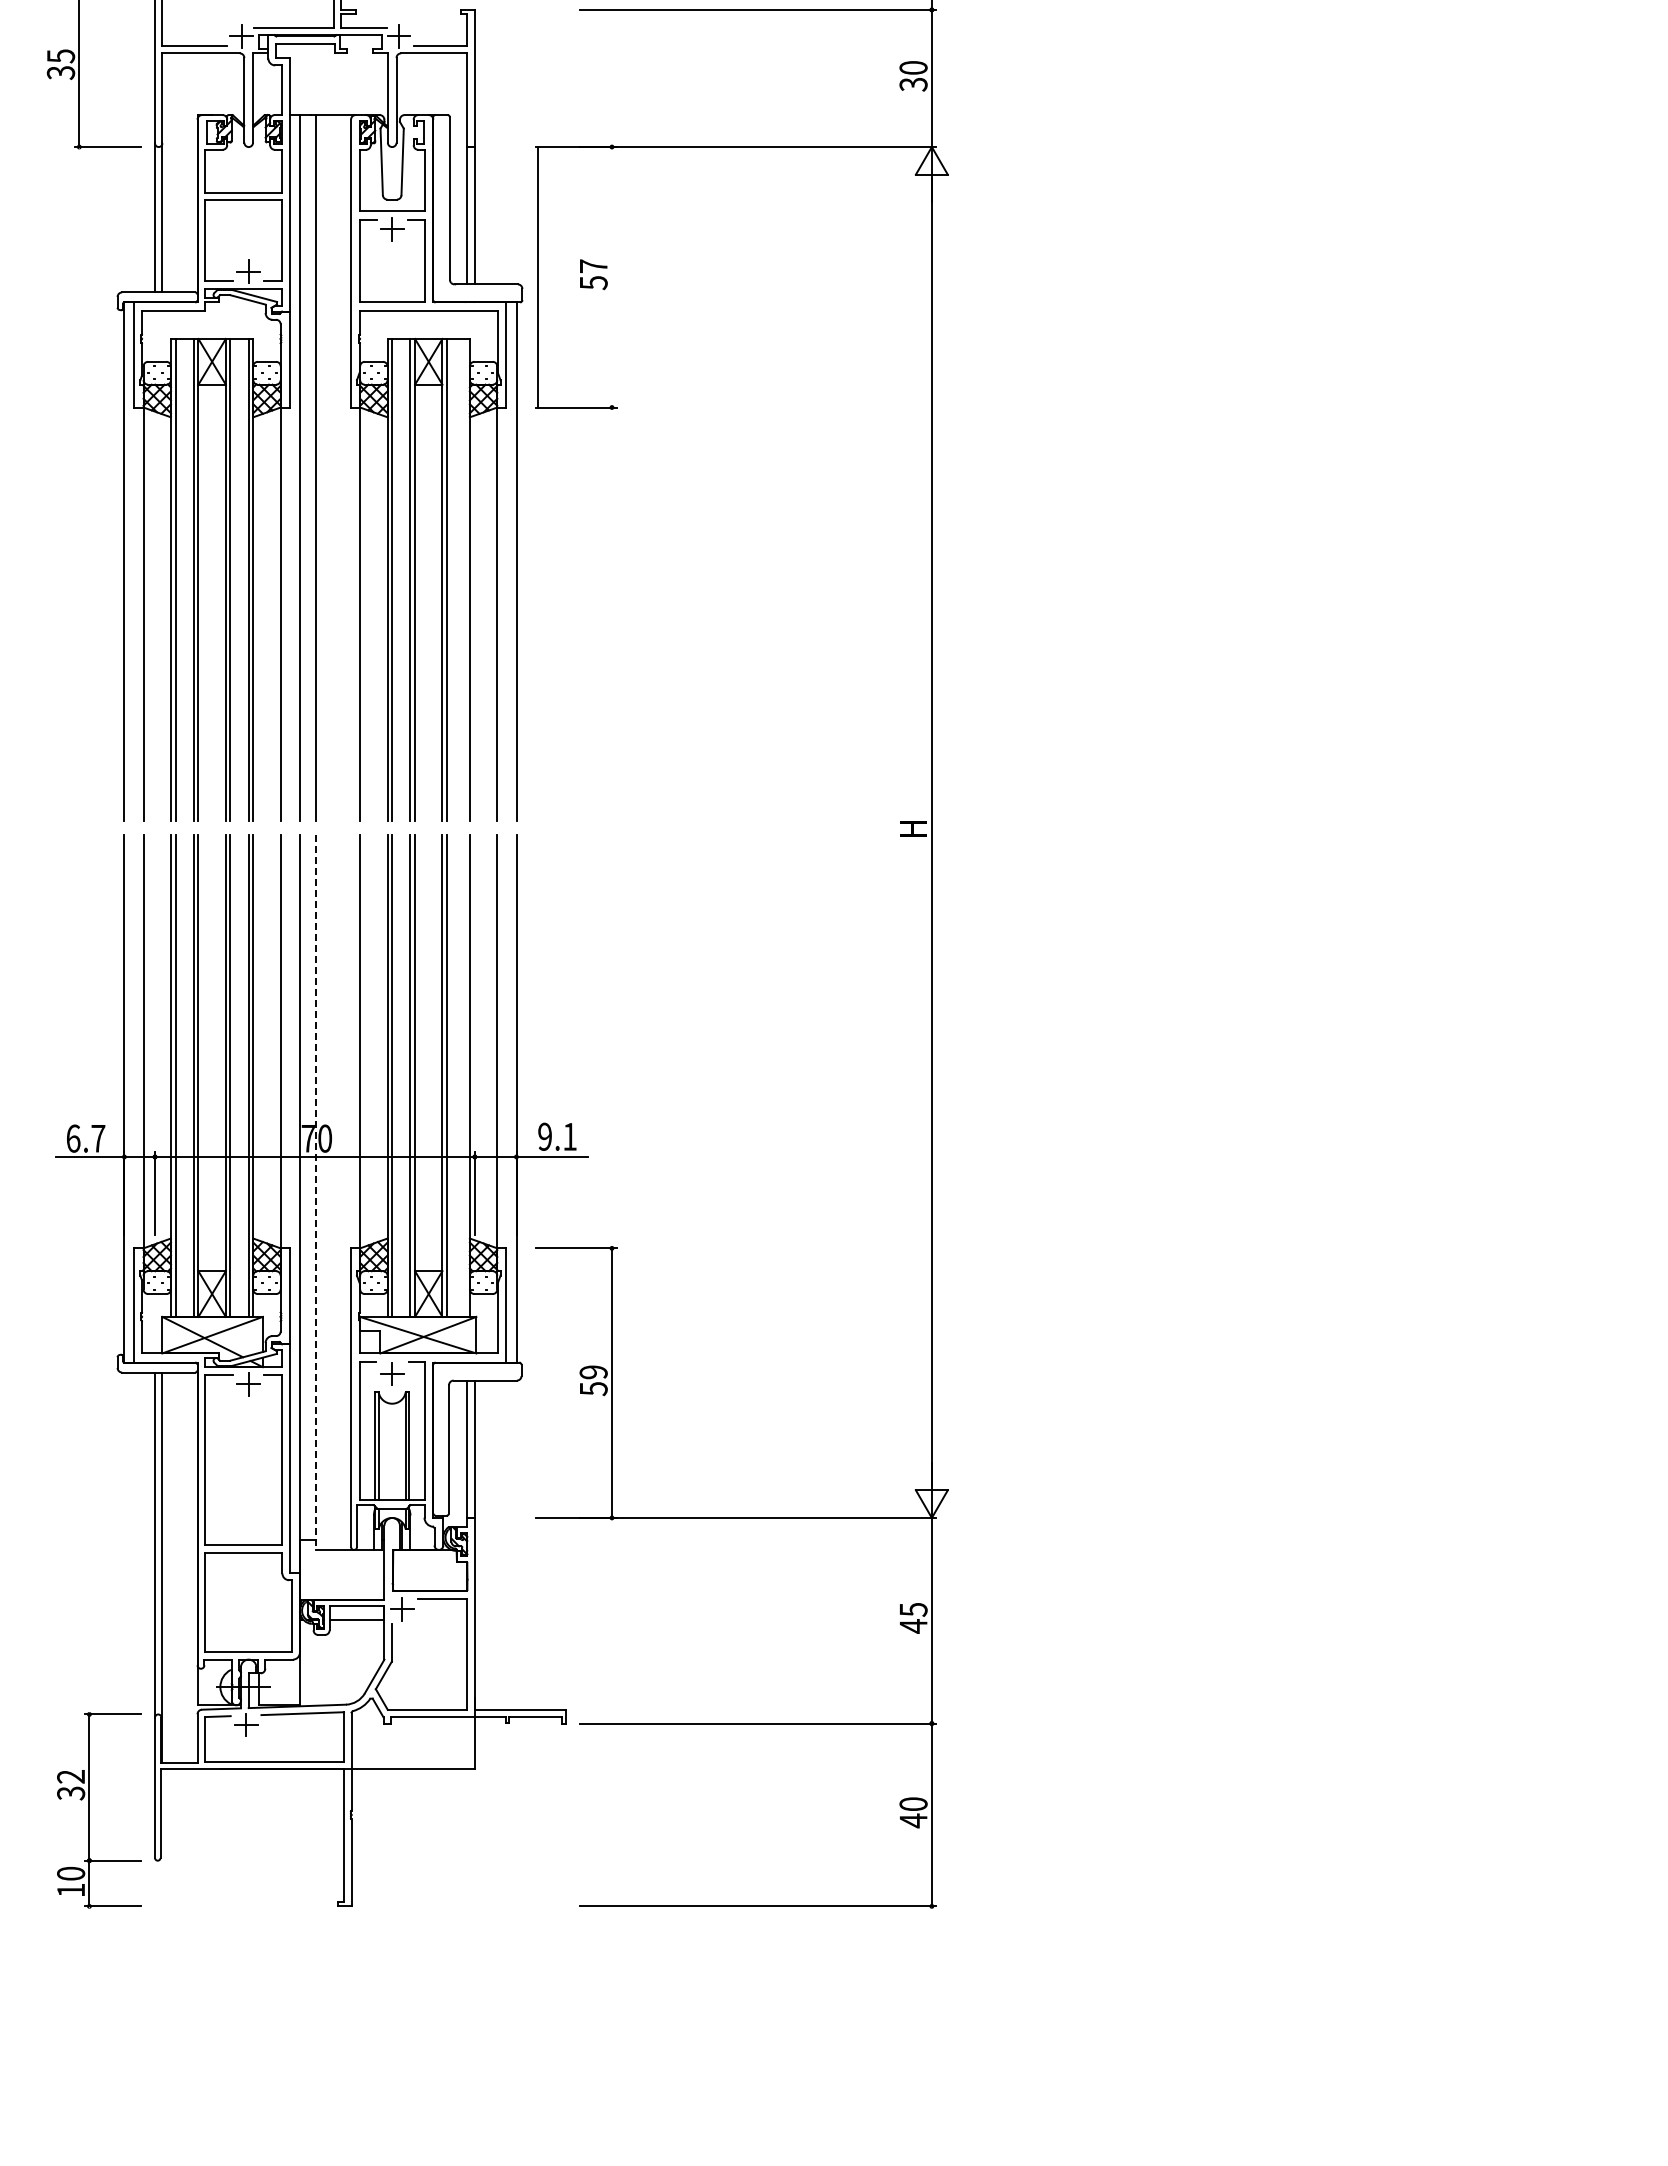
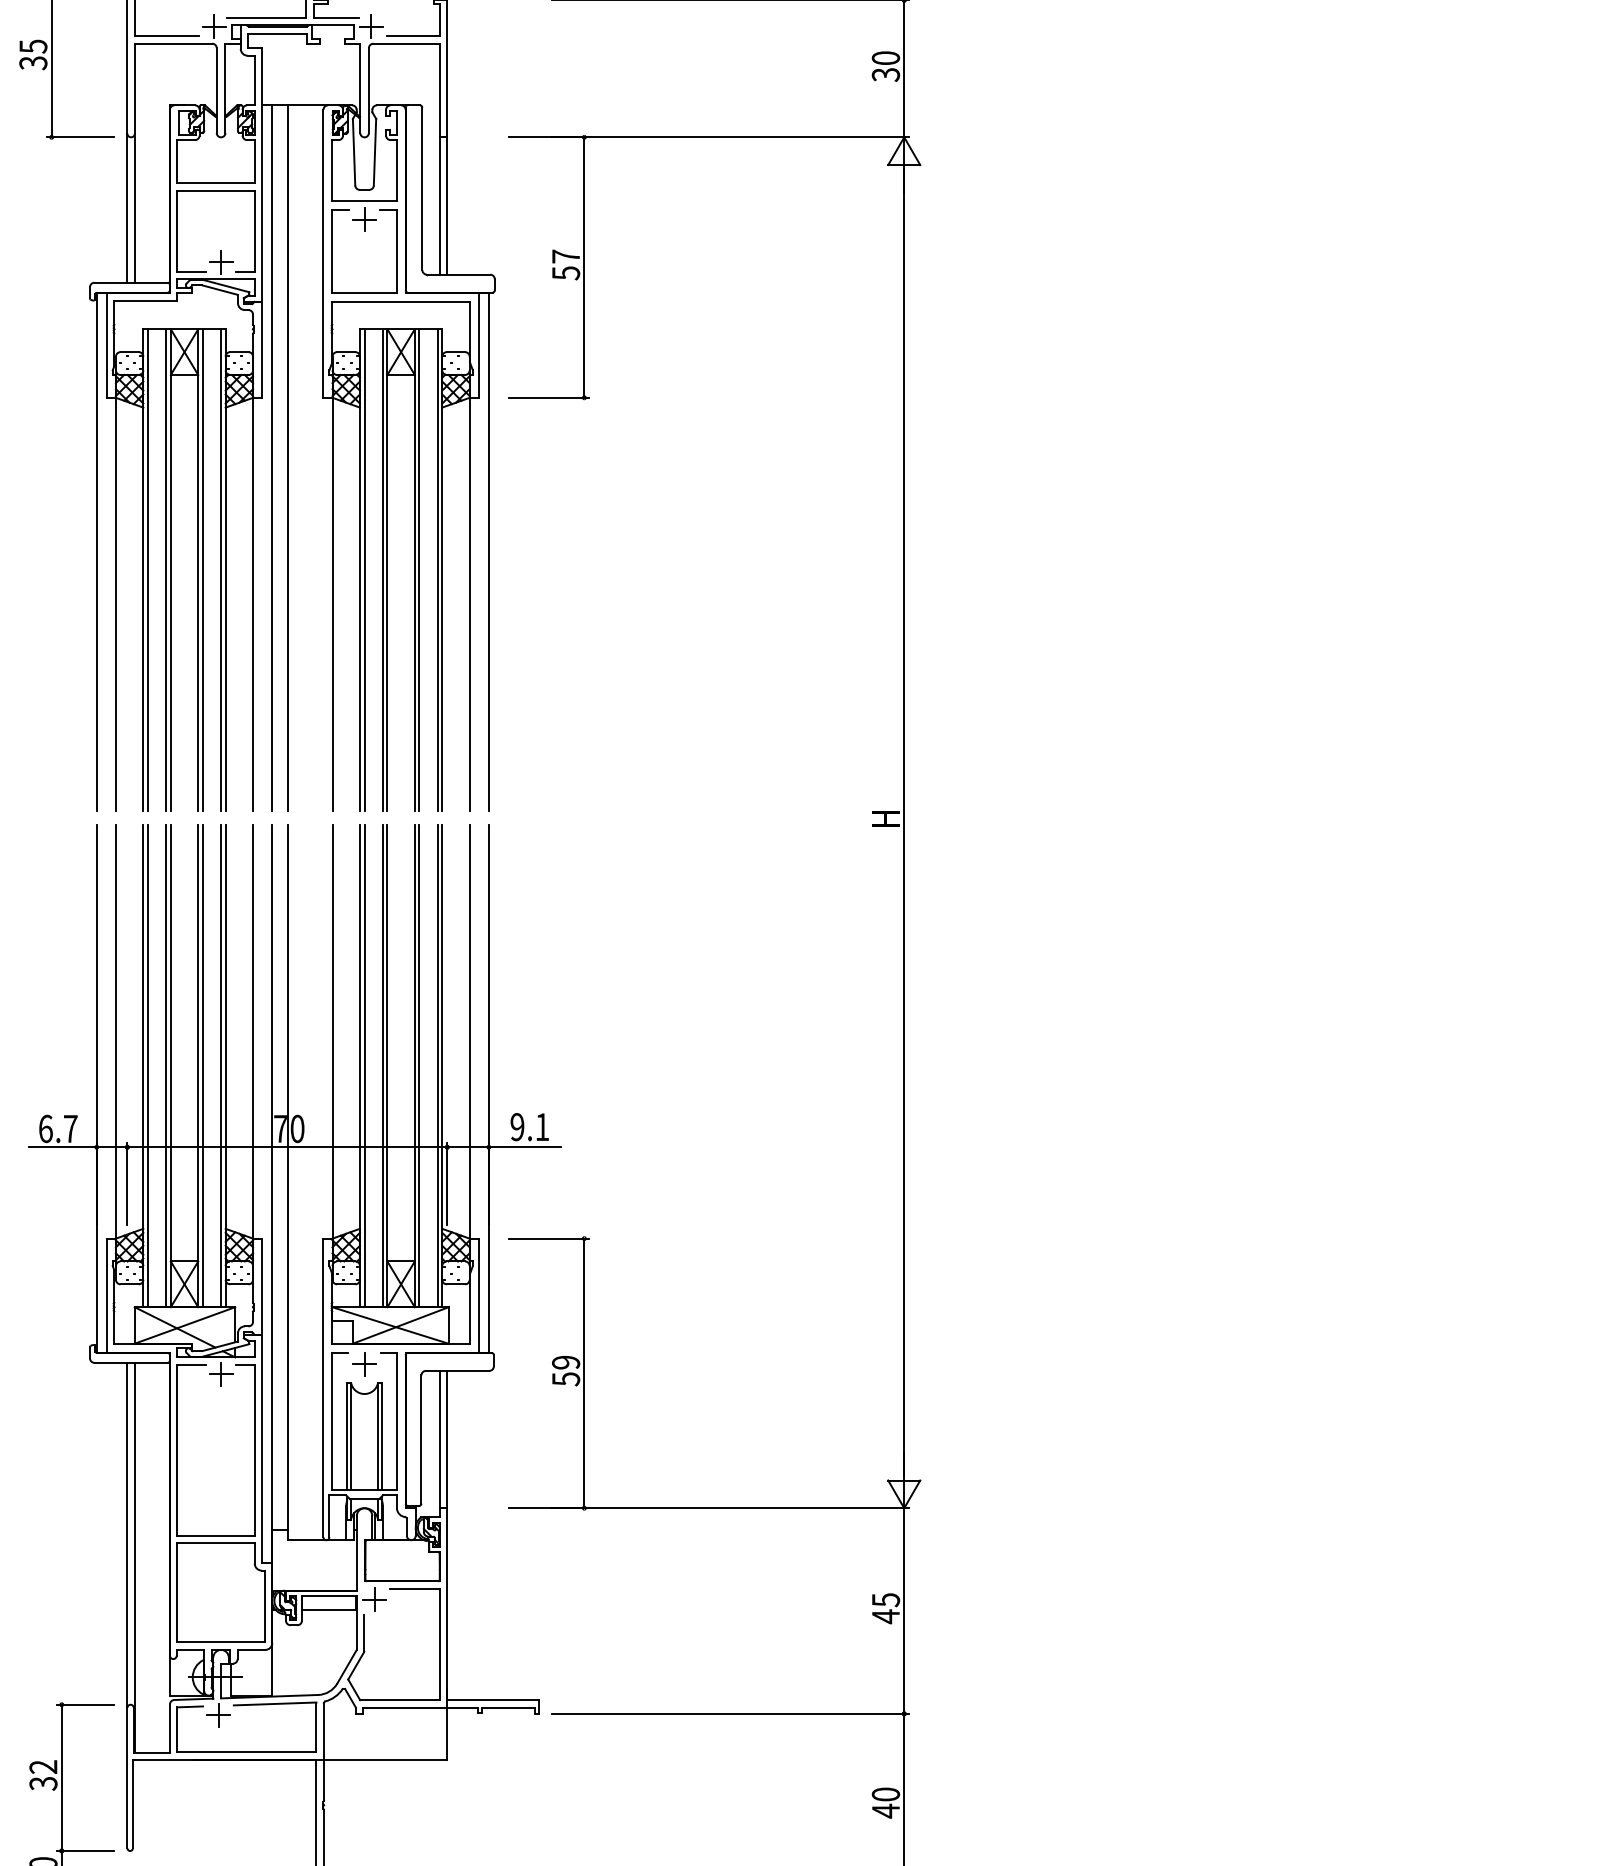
line: (538, 277) -> (584, 267), moved
line: (465, 579) -> (437, 569), added
line: (465, 1075) -> (437, 1065), added
line: (315, 1192) -> (287, 1182), dashed -> solid

